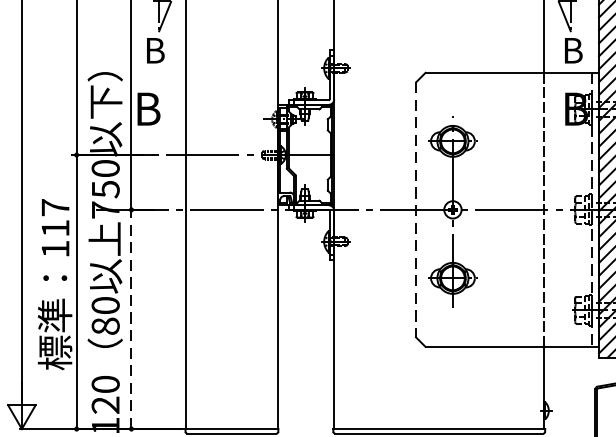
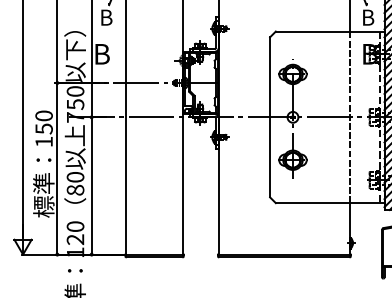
line: (417, 210) -> (270, 117), dashed -> solid
text: (54, 218) -> (43, 122), 117 -> 150
line: (131, 318) -> (91, 185), dashed -> solid

